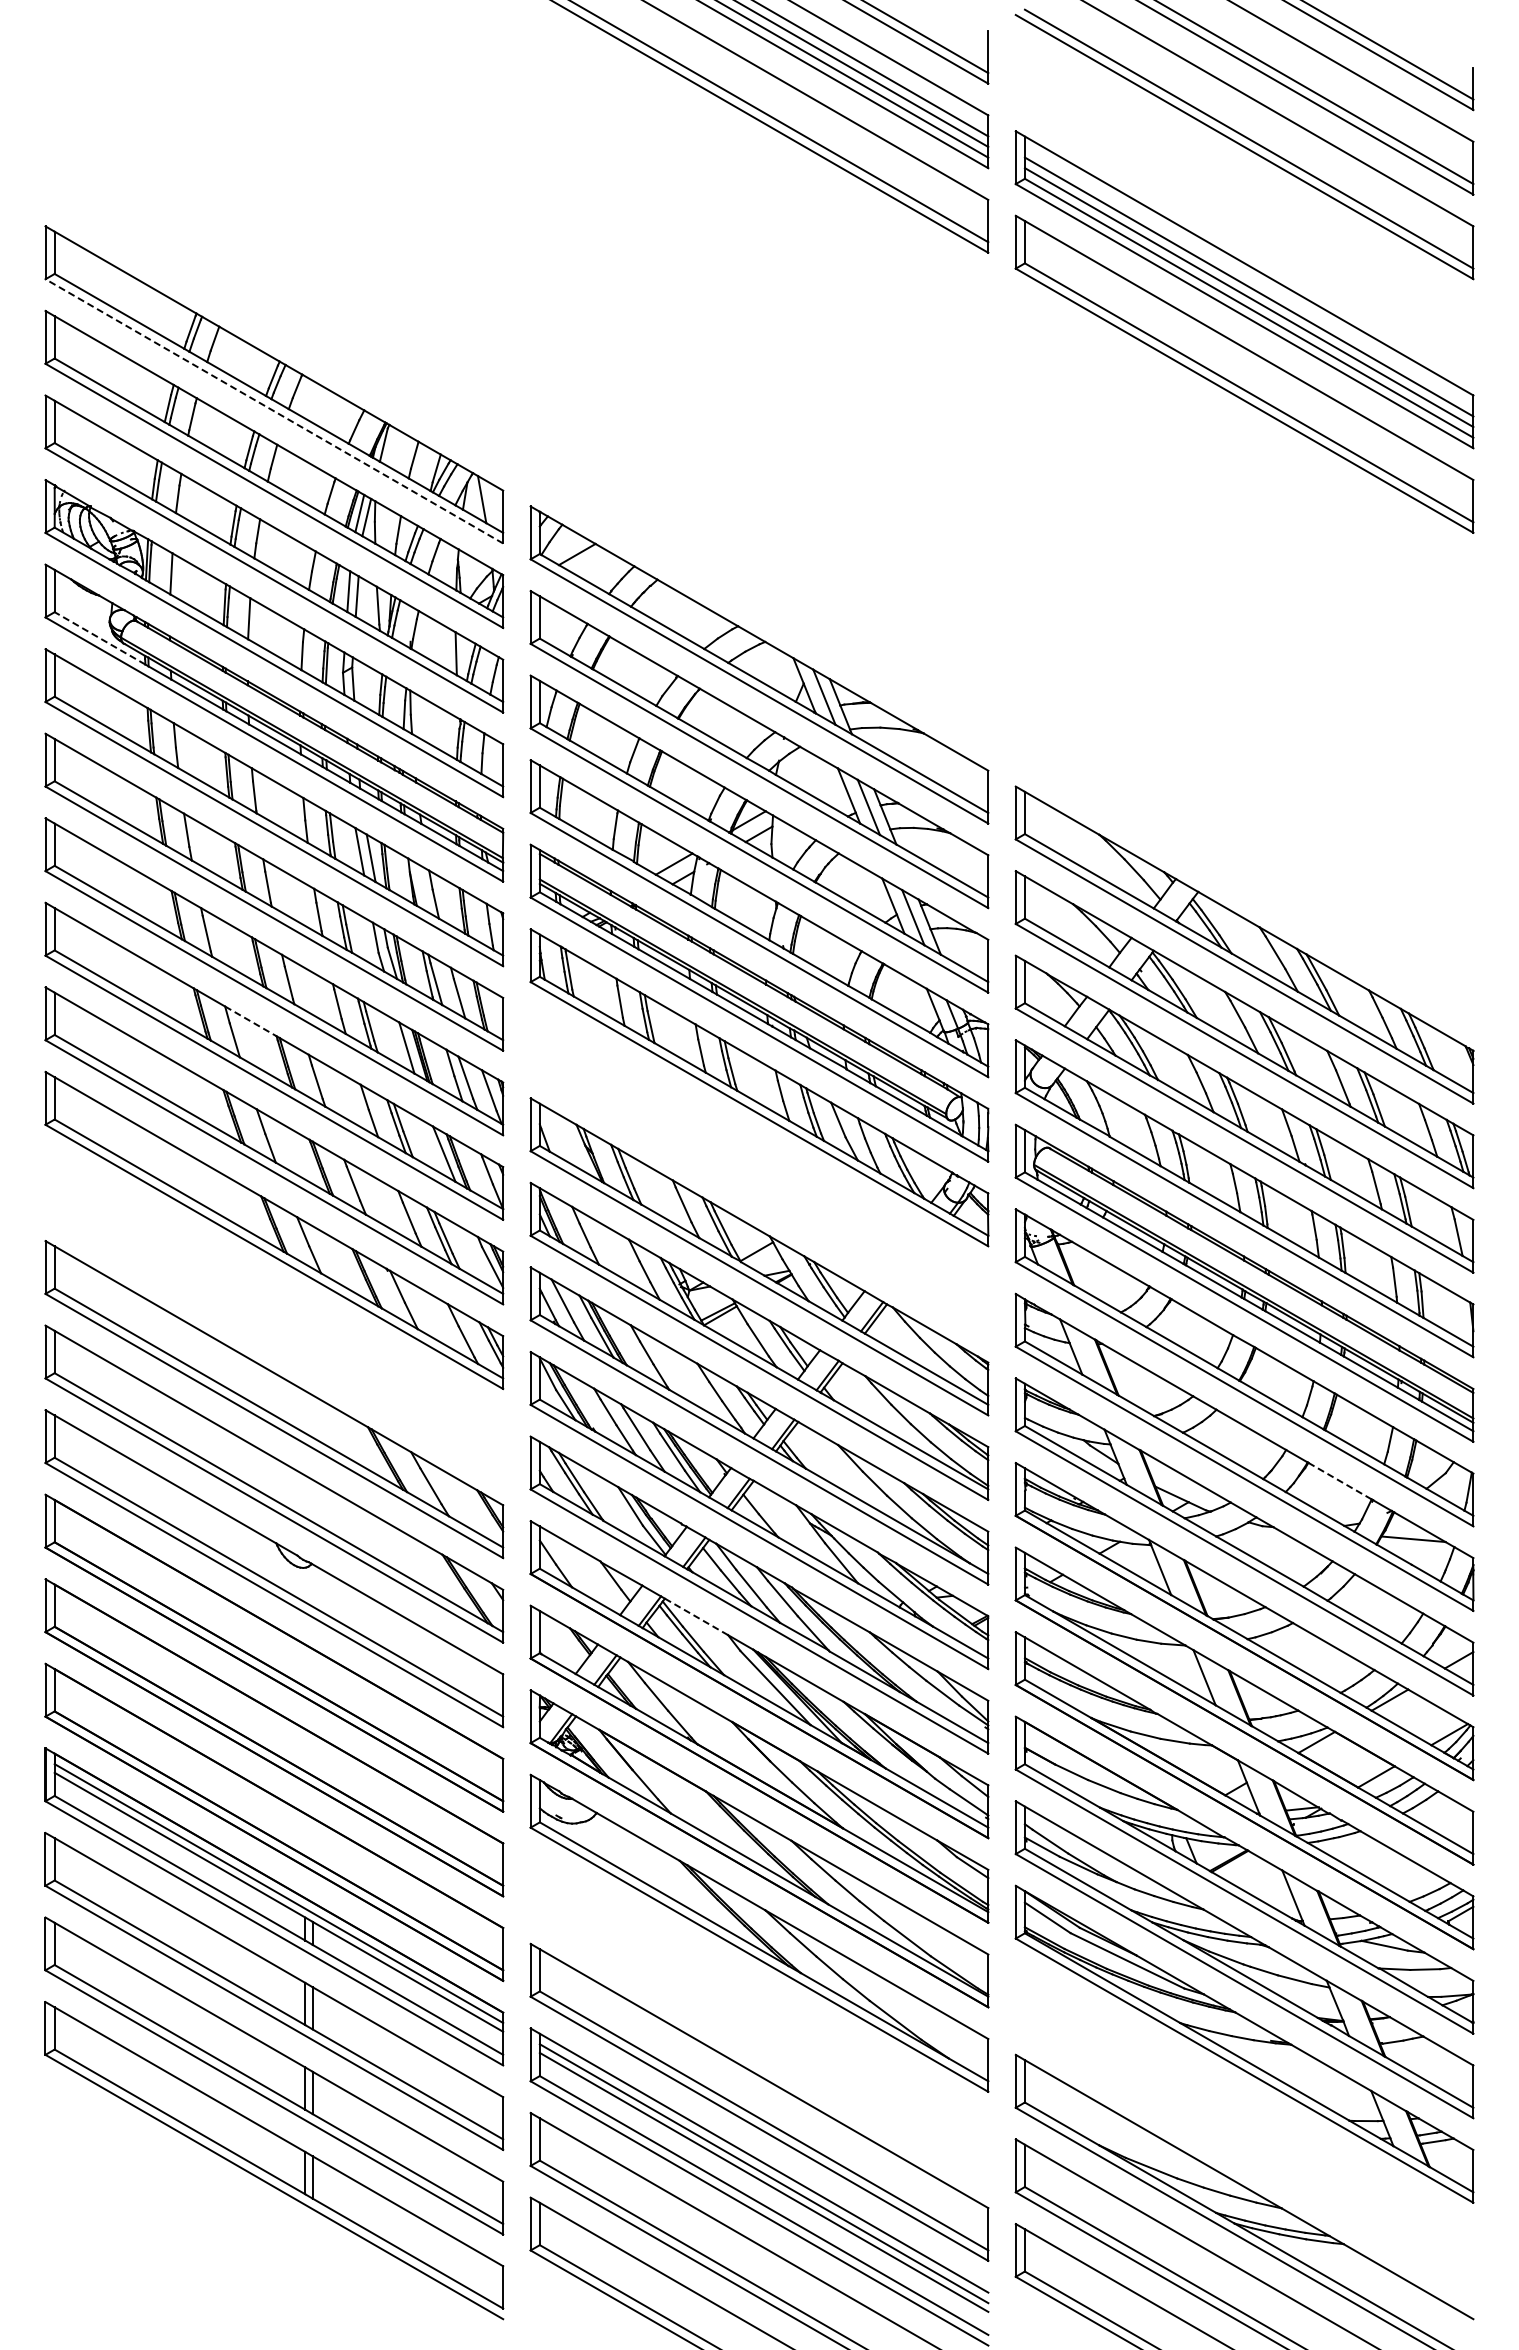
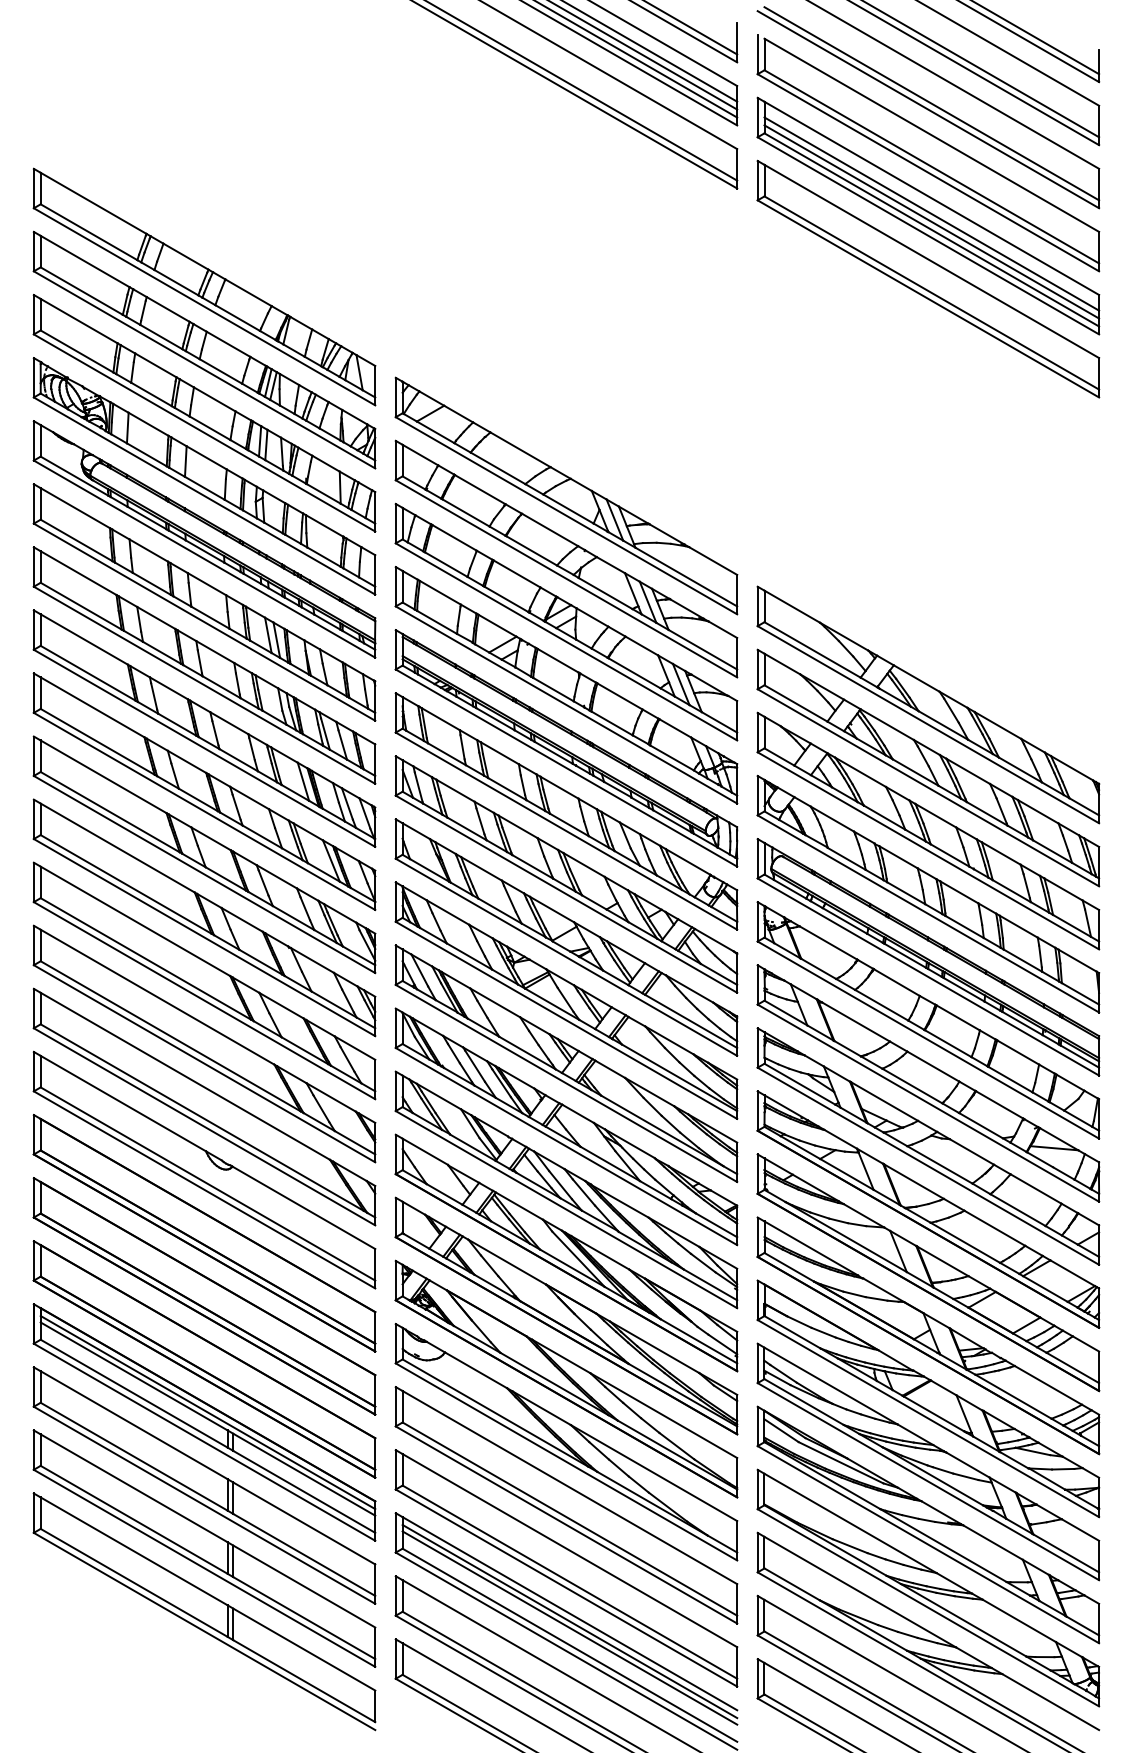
part: (1244, 205) -> (928, 153), added
line: (273, 411) -> (203, 306), dashed -> solid
line: (99, 638) -> (74, 476), dashed -> solid
line: (250, 1021) -> (186, 761), dashed -> solid
part: (759, 1171) -> (566, 873), added
part: (274, 1314) -> (204, 980), added
line: (1340, 1481) -> (999, 1105), dashed -> solid
line: (696, 1617) -> (519, 1206), dashed -> solid
part: (759, 2017) -> (566, 1505), added
part: (1244, 2128) -> (928, 1587), added

